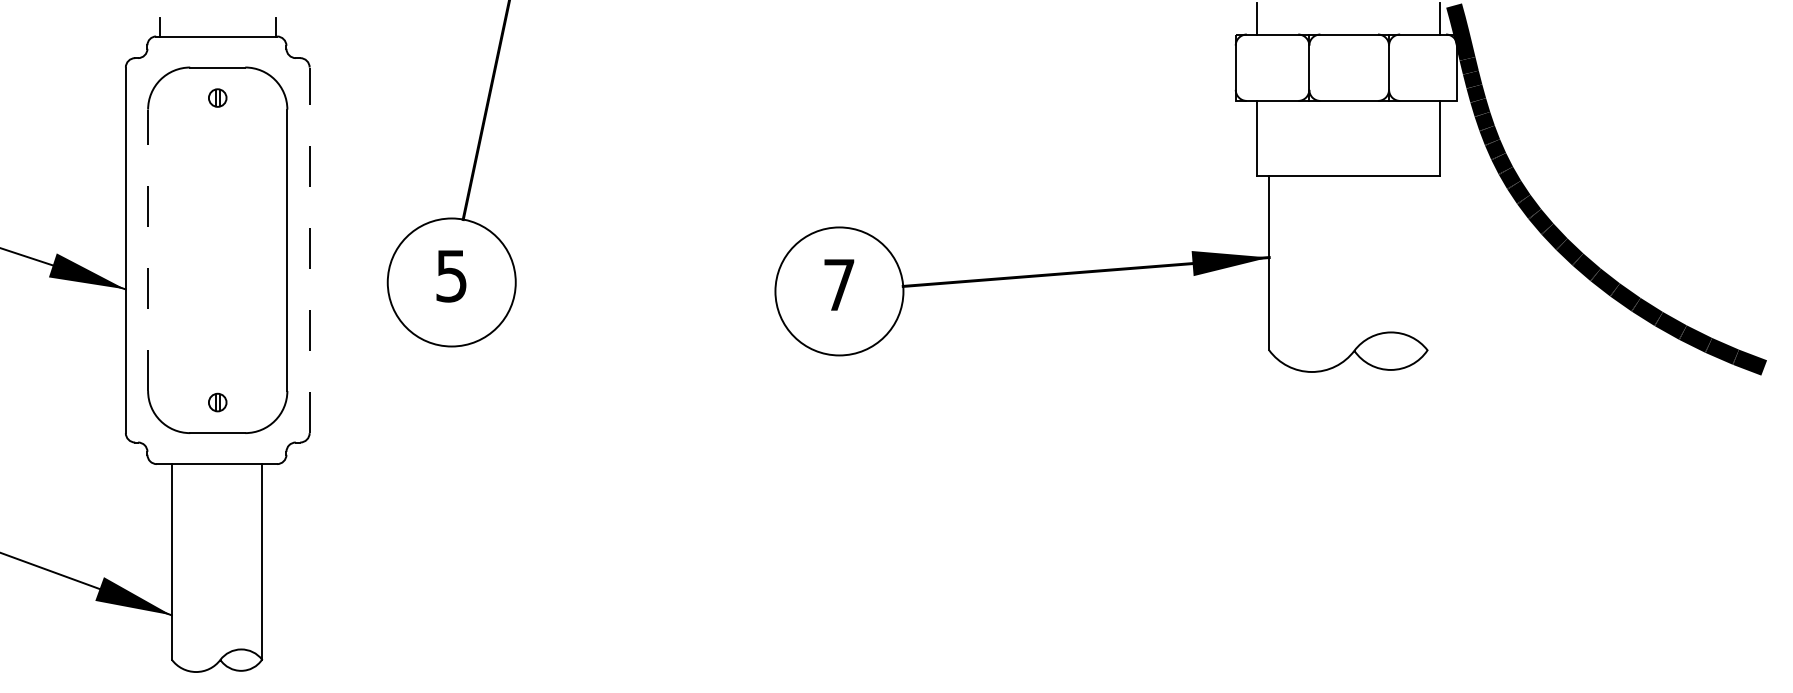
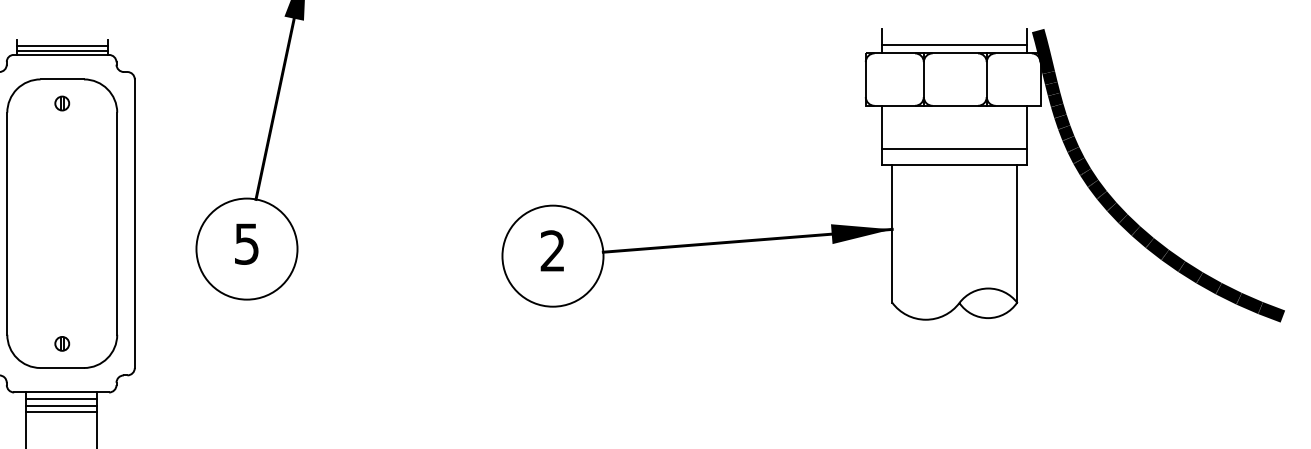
line: (217, 24) -> (62, 45), added
line: (1348, 24) -> (954, 45), added
line: (217, 31) -> (62, 50), added
line: (1348, 155) -> (954, 148), added
line: (148, 250) -> (7, 223), dashed -> solid
line: (309, 250) -> (134, 223), dashed -> solid
line: (1427, 263) -> (1017, 234), added
text: (839, 284) -> (553, 250), 7 -> 2
line: (216, 472) -> (61, 399), added
line: (216, 481) -> (61, 406), added
line: (216, 489) -> (61, 412), added

